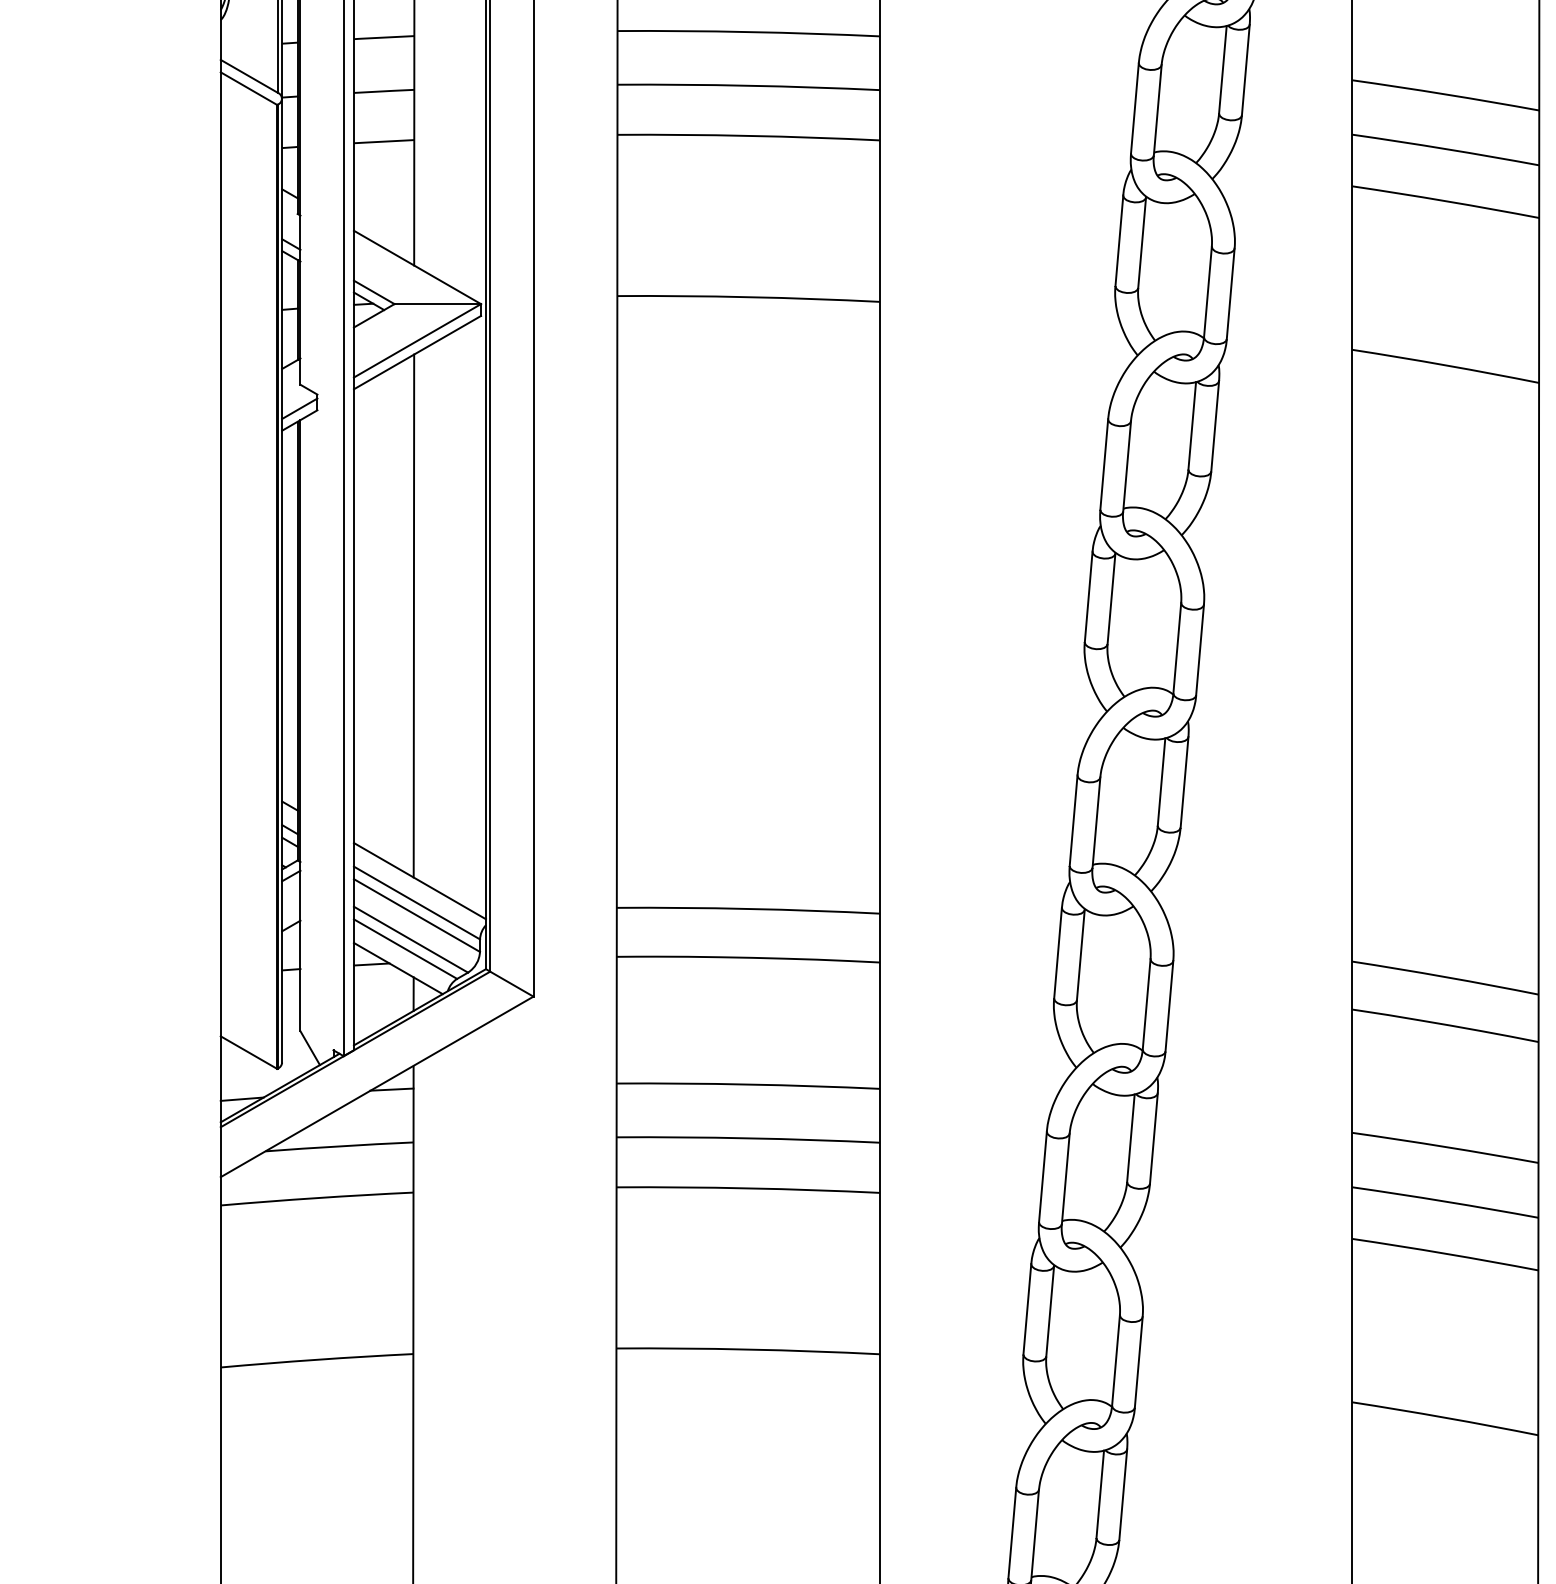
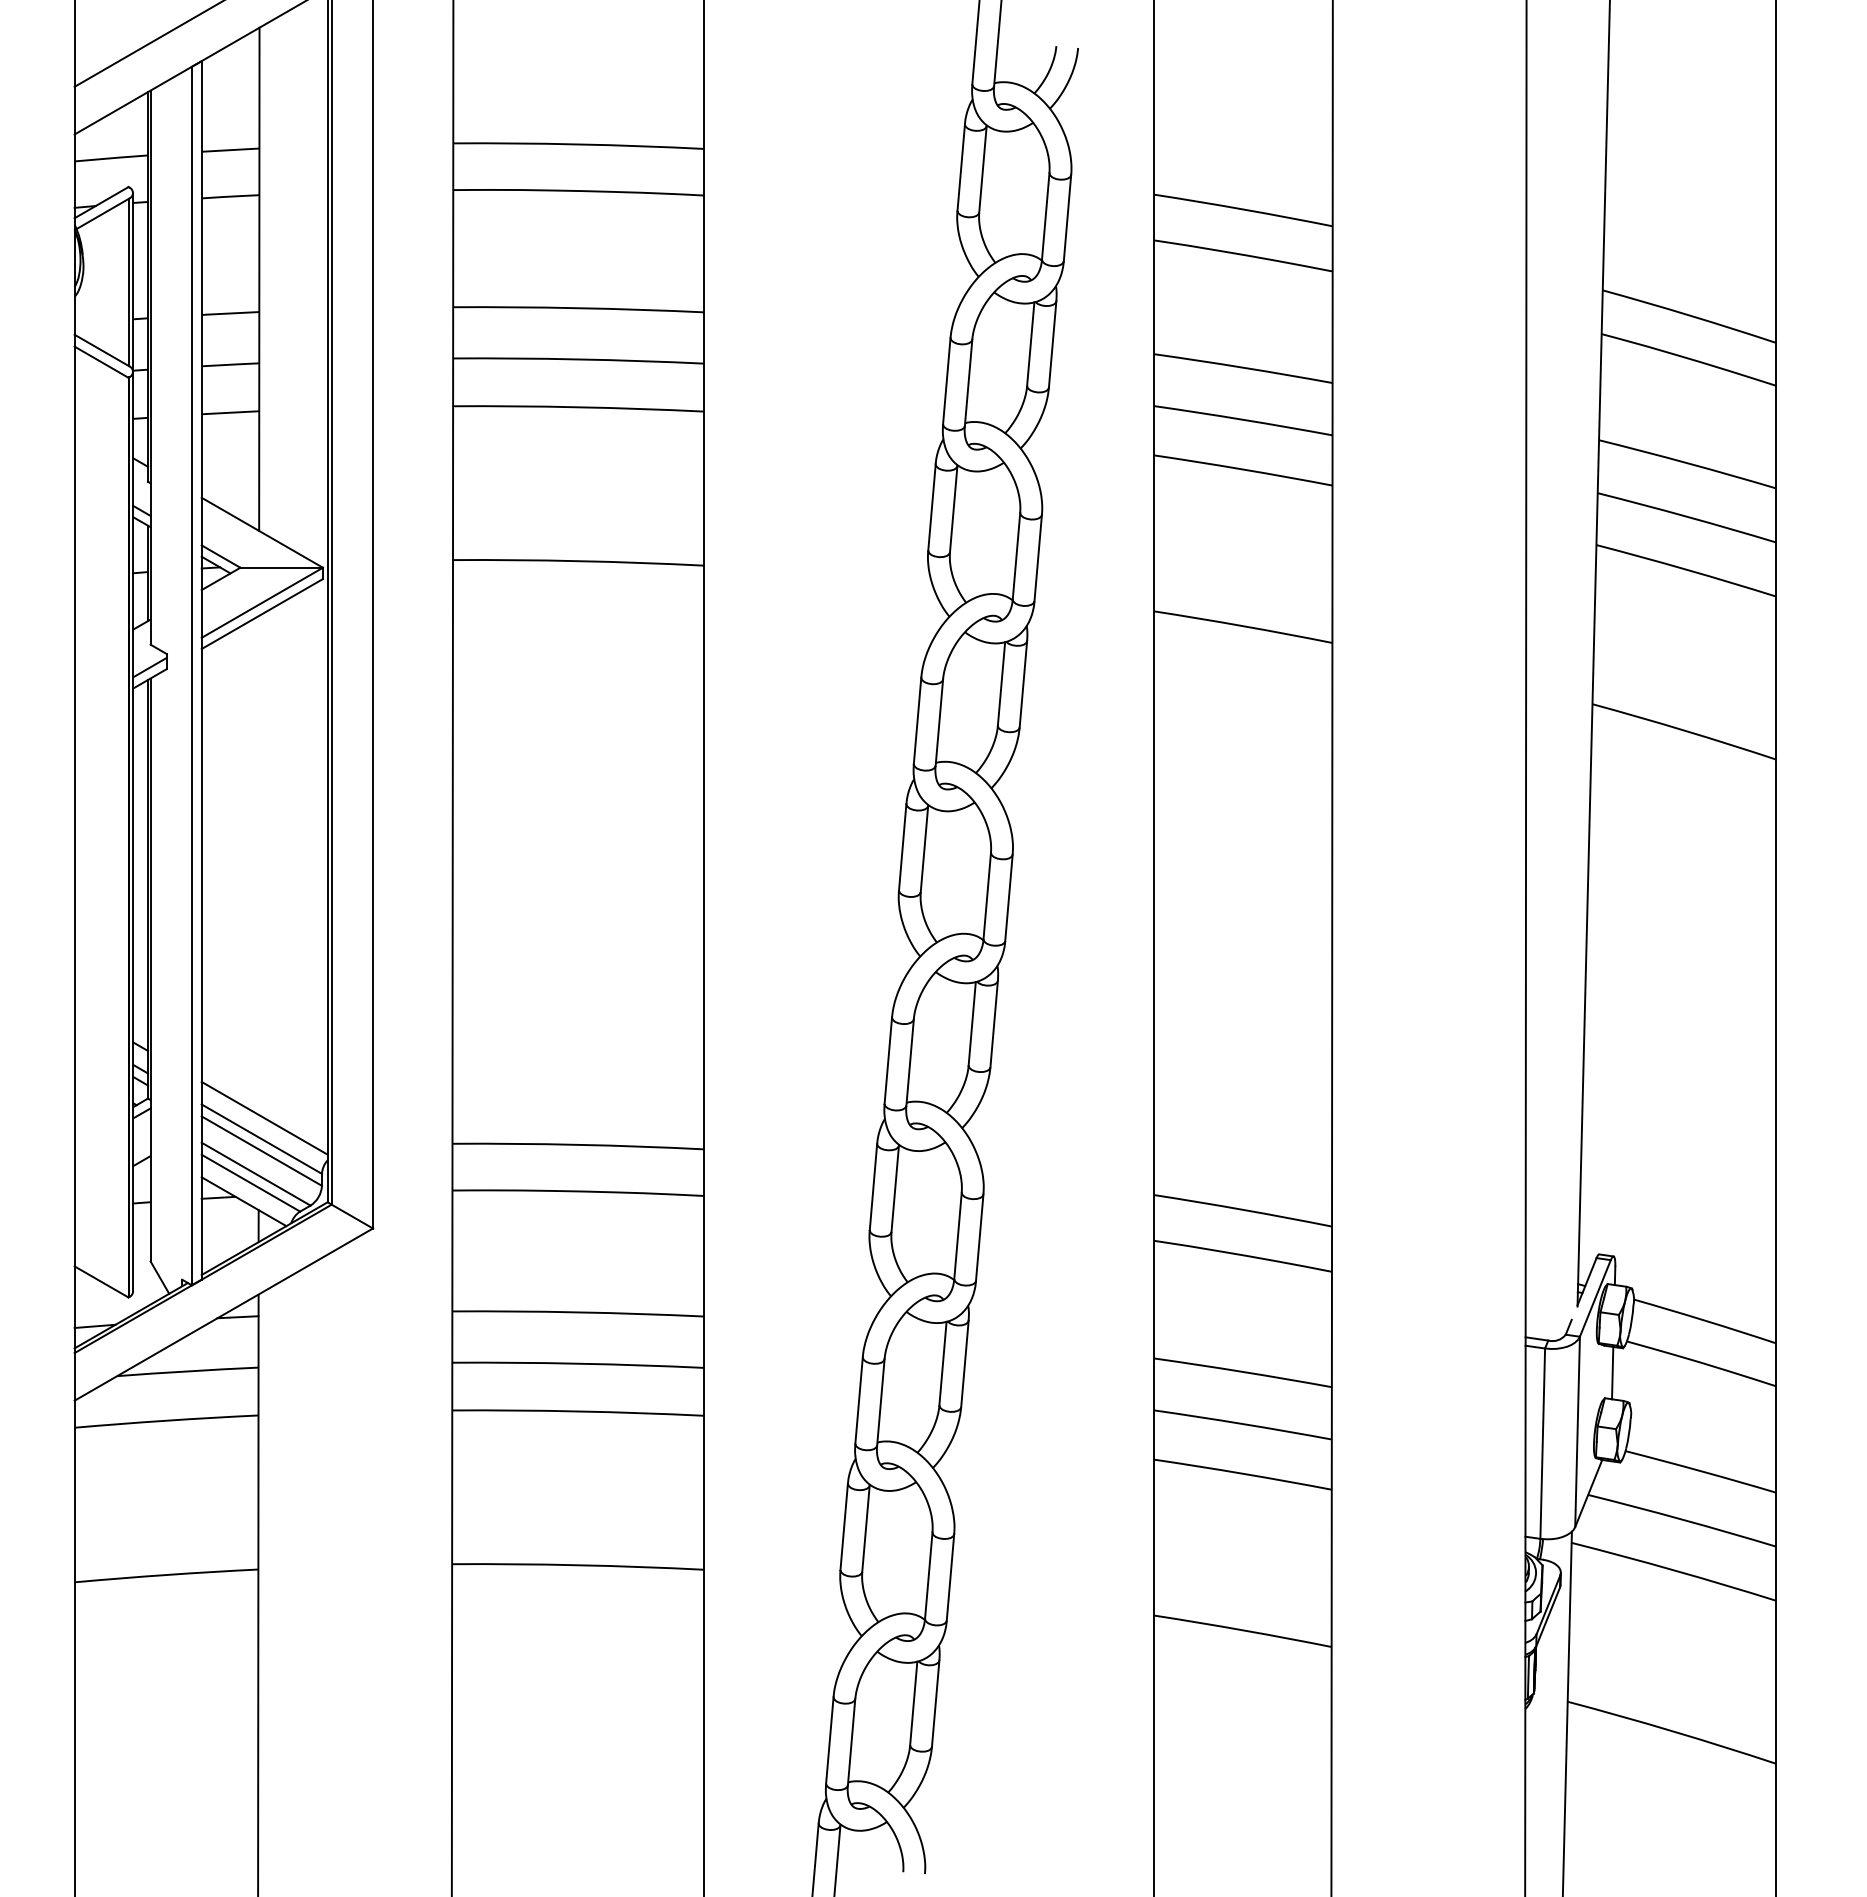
line: (413, 615) -> (258, 864), removed

